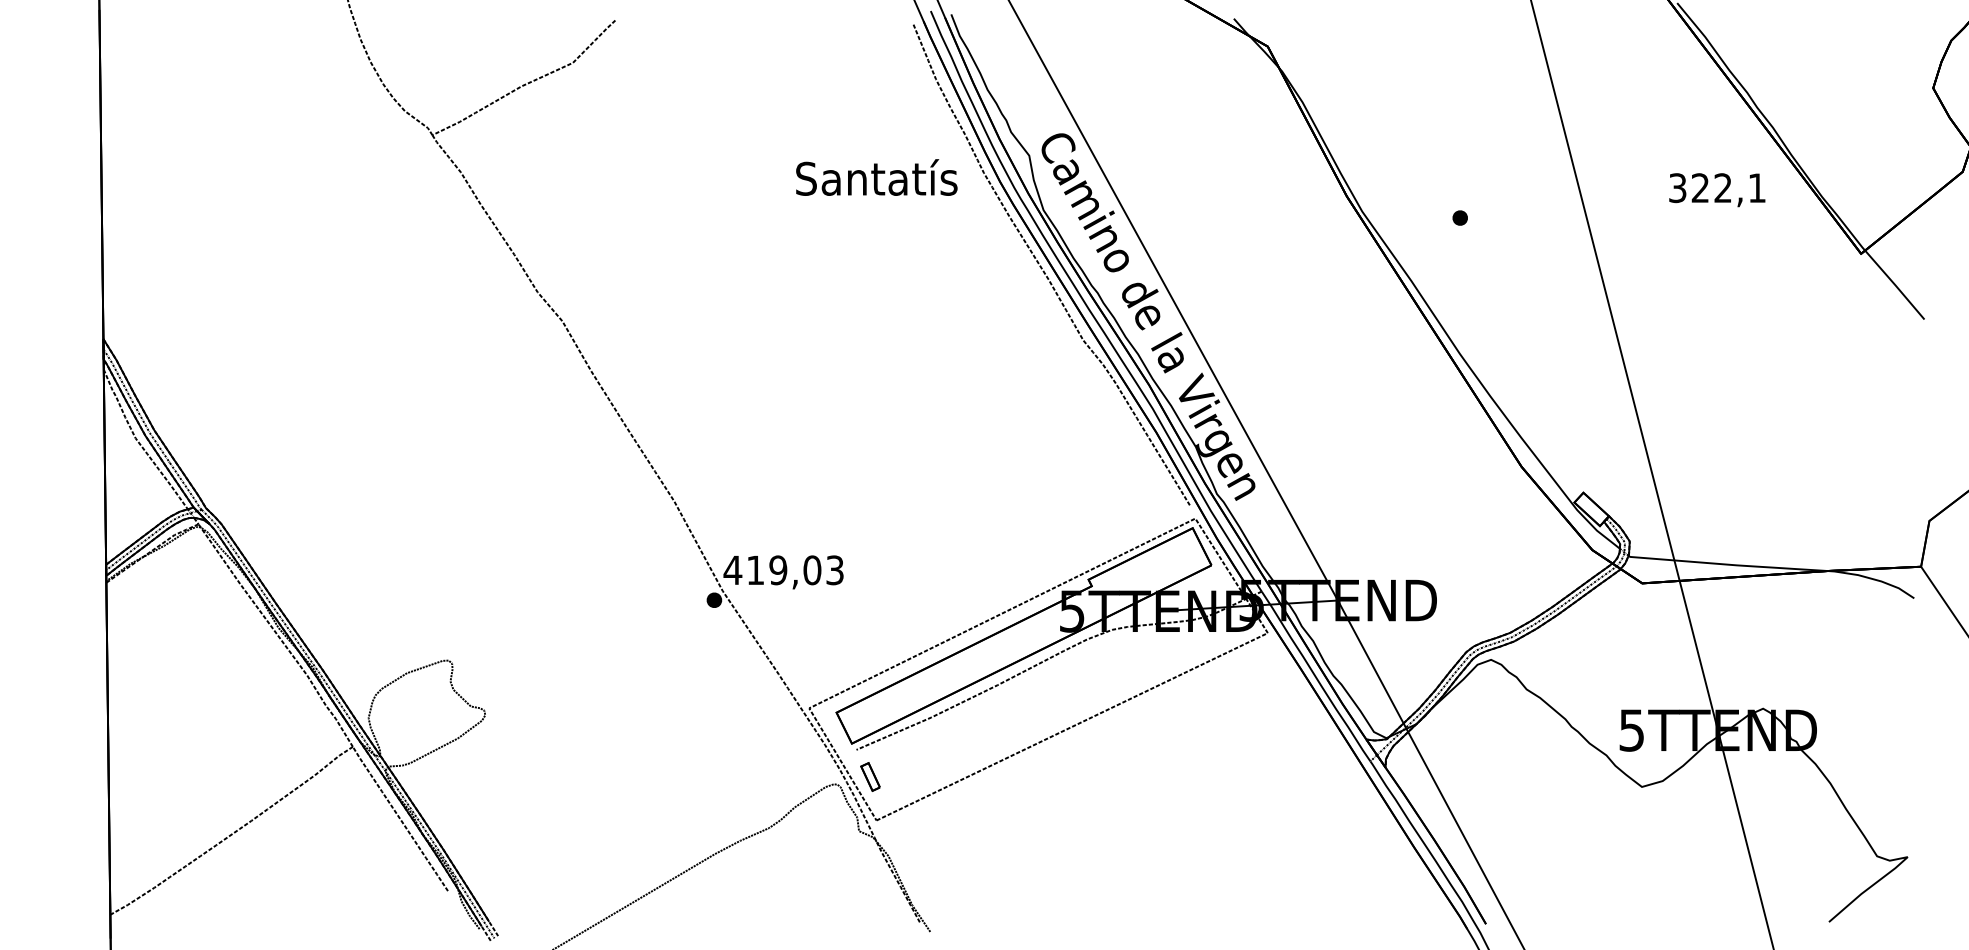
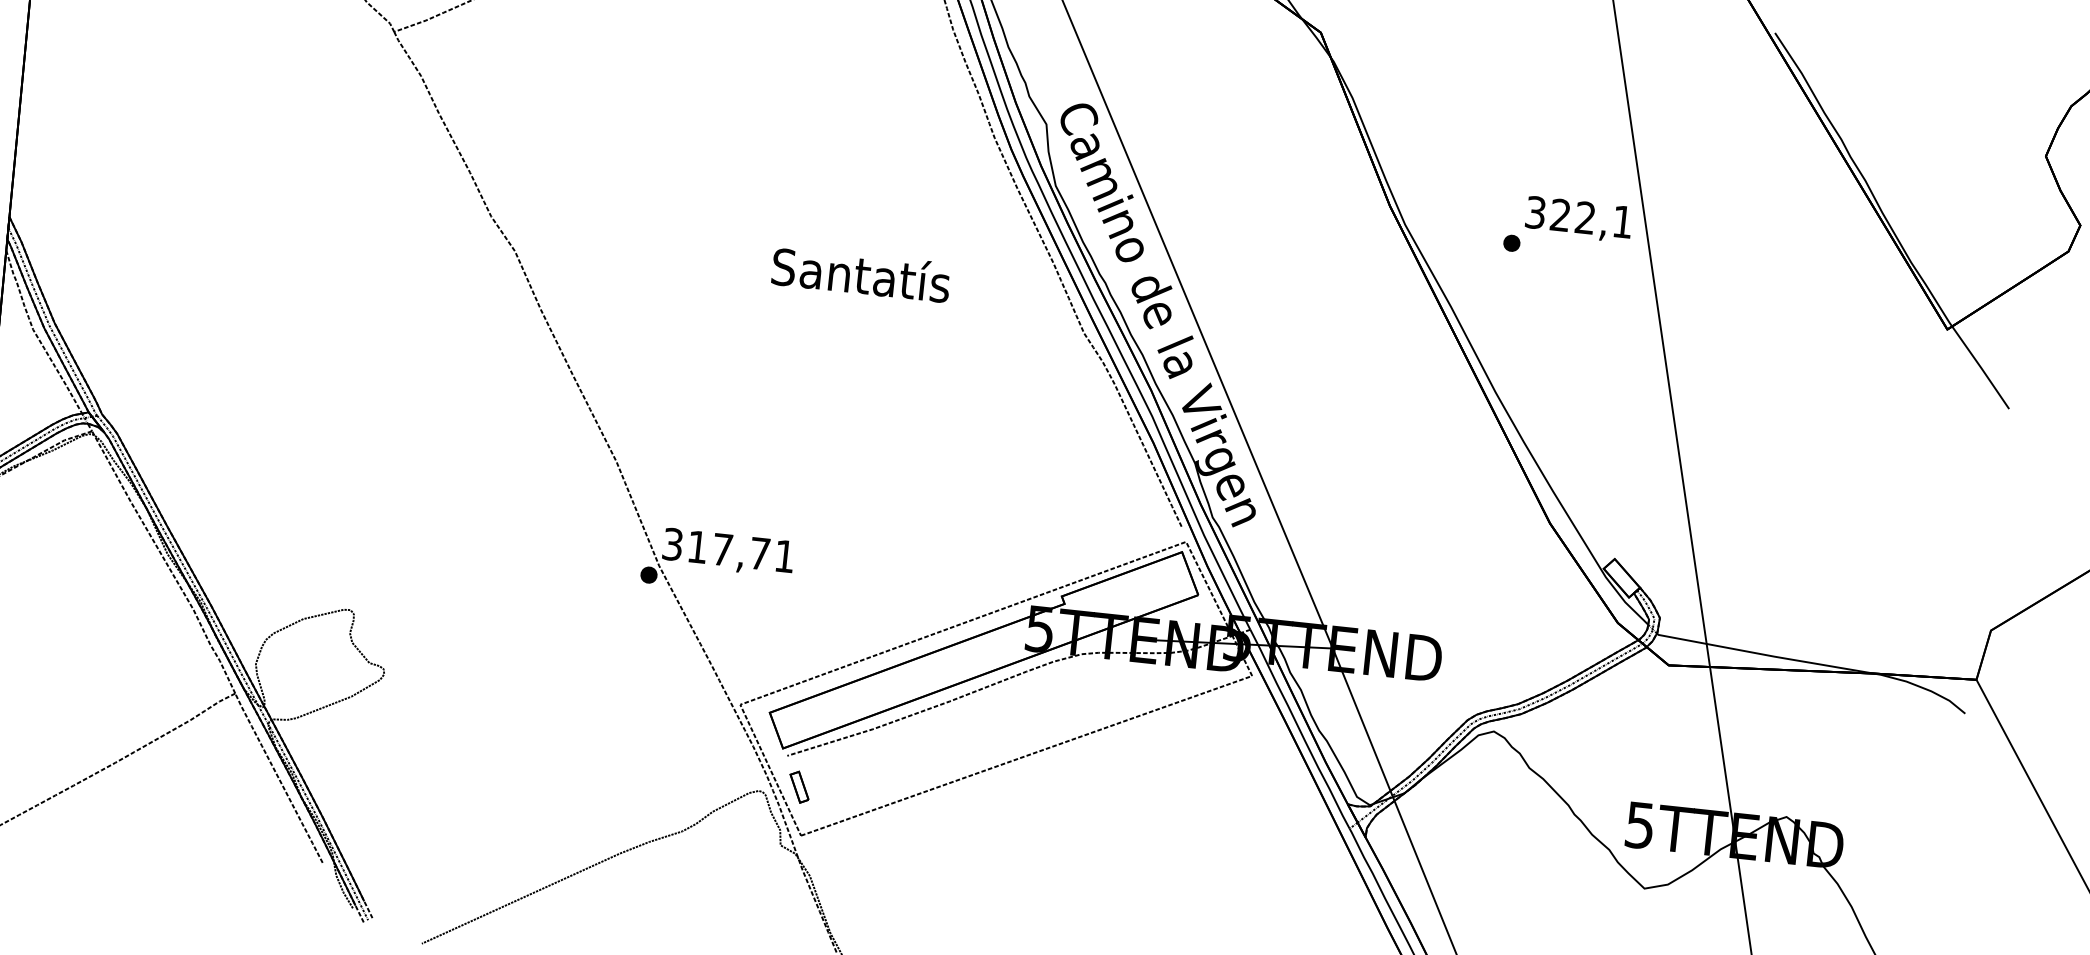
text: (876, 177) -> (860, 274), moved
text: (1717, 190) -> (1579, 219), moved
text: (783, 570) -> (728, 550), 419,03 -> 317,71

